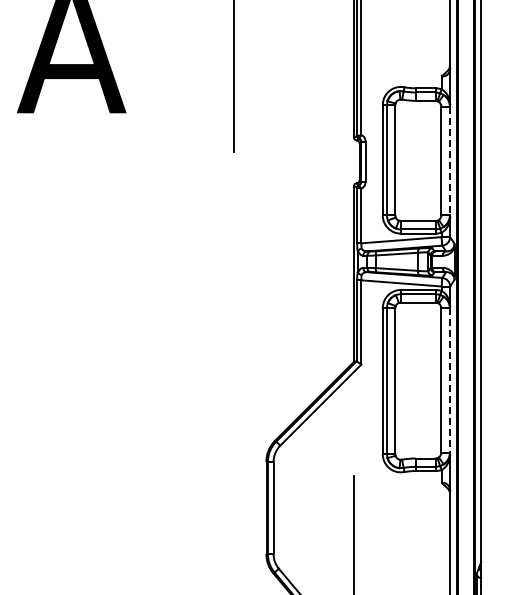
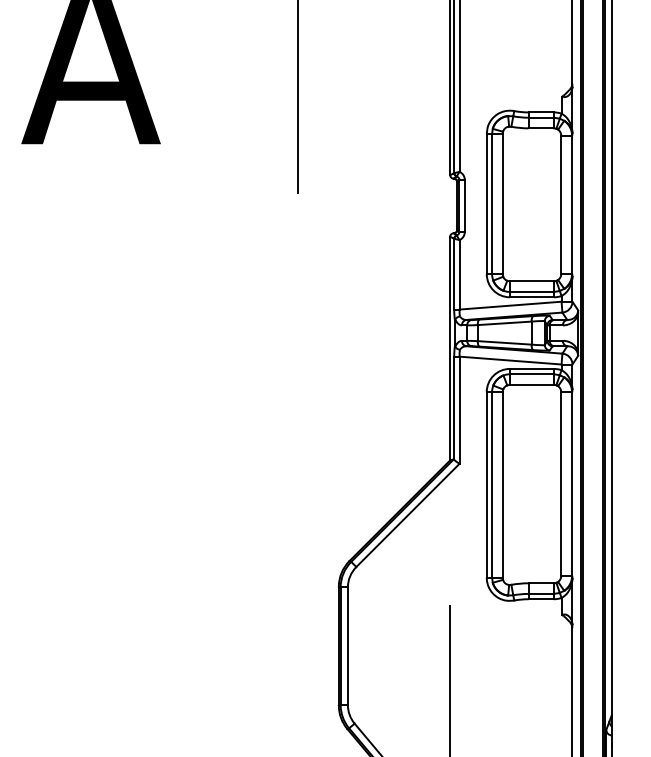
line: (449, 161) -> (571, 205), dashed -> solid
line: (449, 381) -> (571, 485), dashed -> solid

